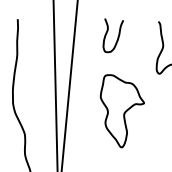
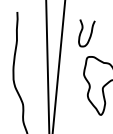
curve: (117, 36) -> (90, 33), moved

